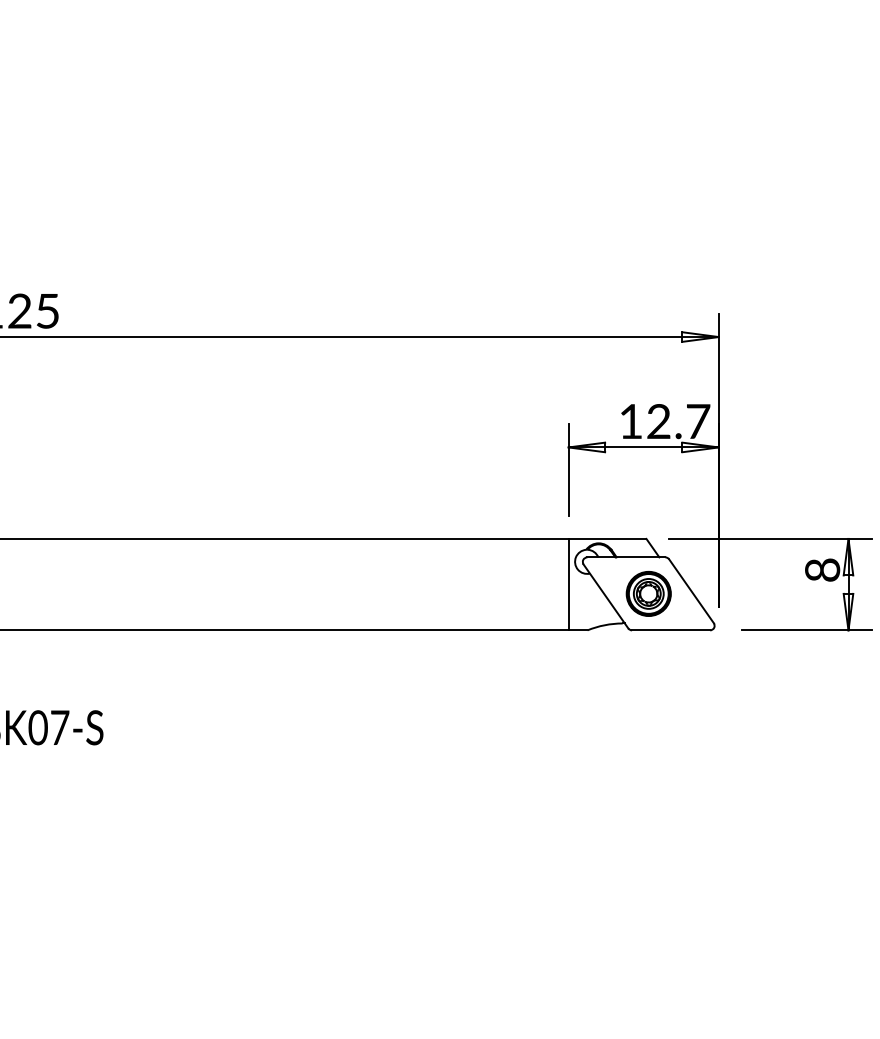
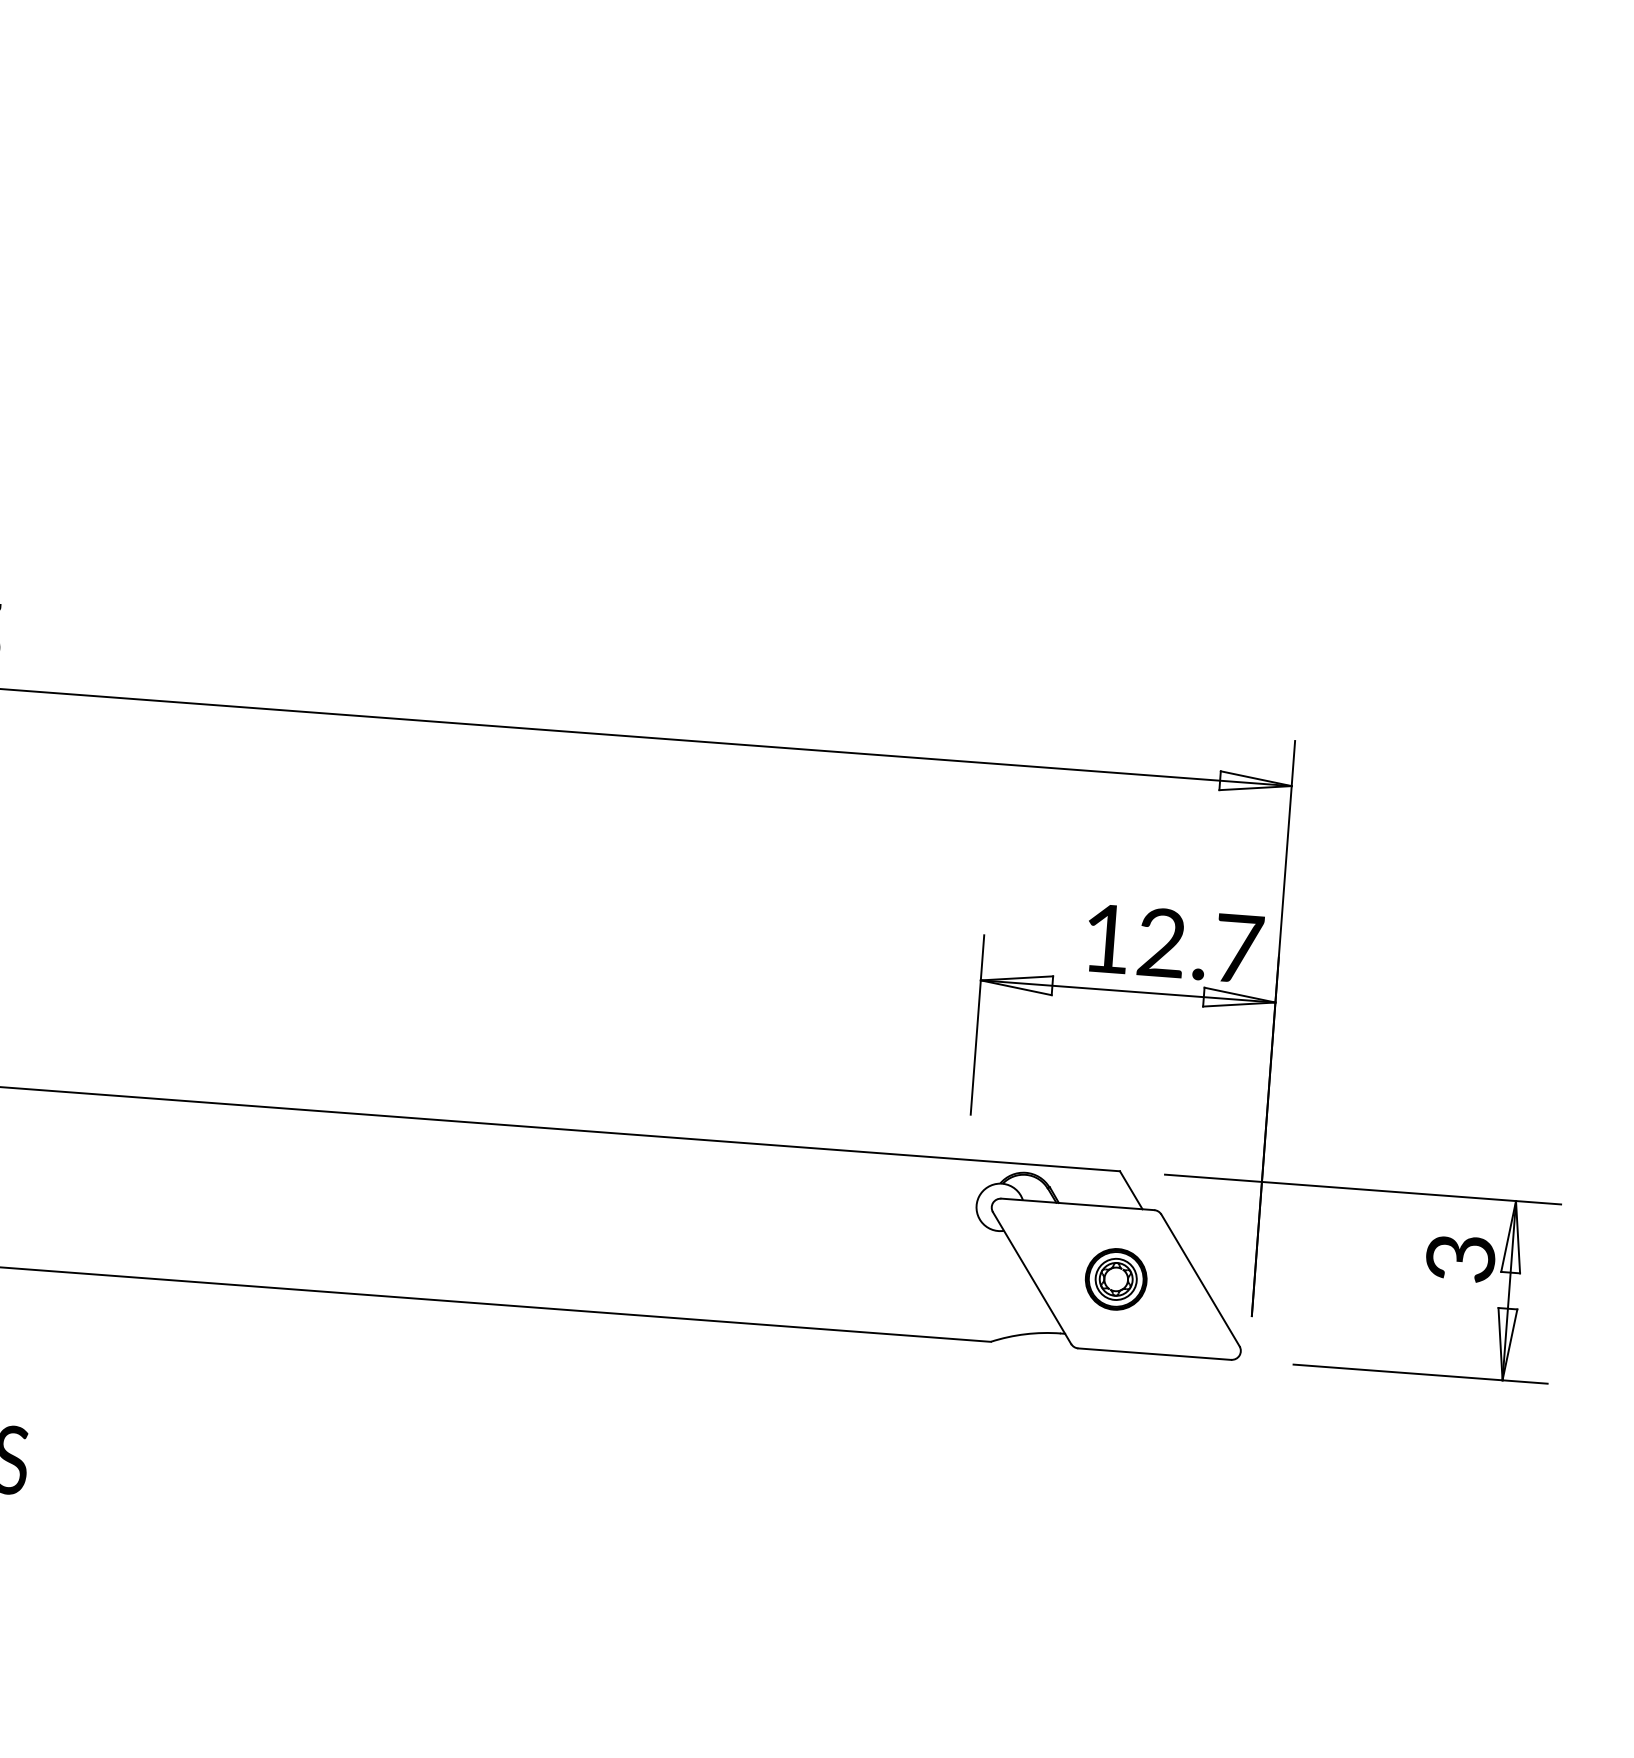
text: (822, 569) -> (1460, 1257), 8 -> 3
line: (568, 584) -> (960, 1249), removed
part: (648, 593) -> (1115, 1278), size x0.7

